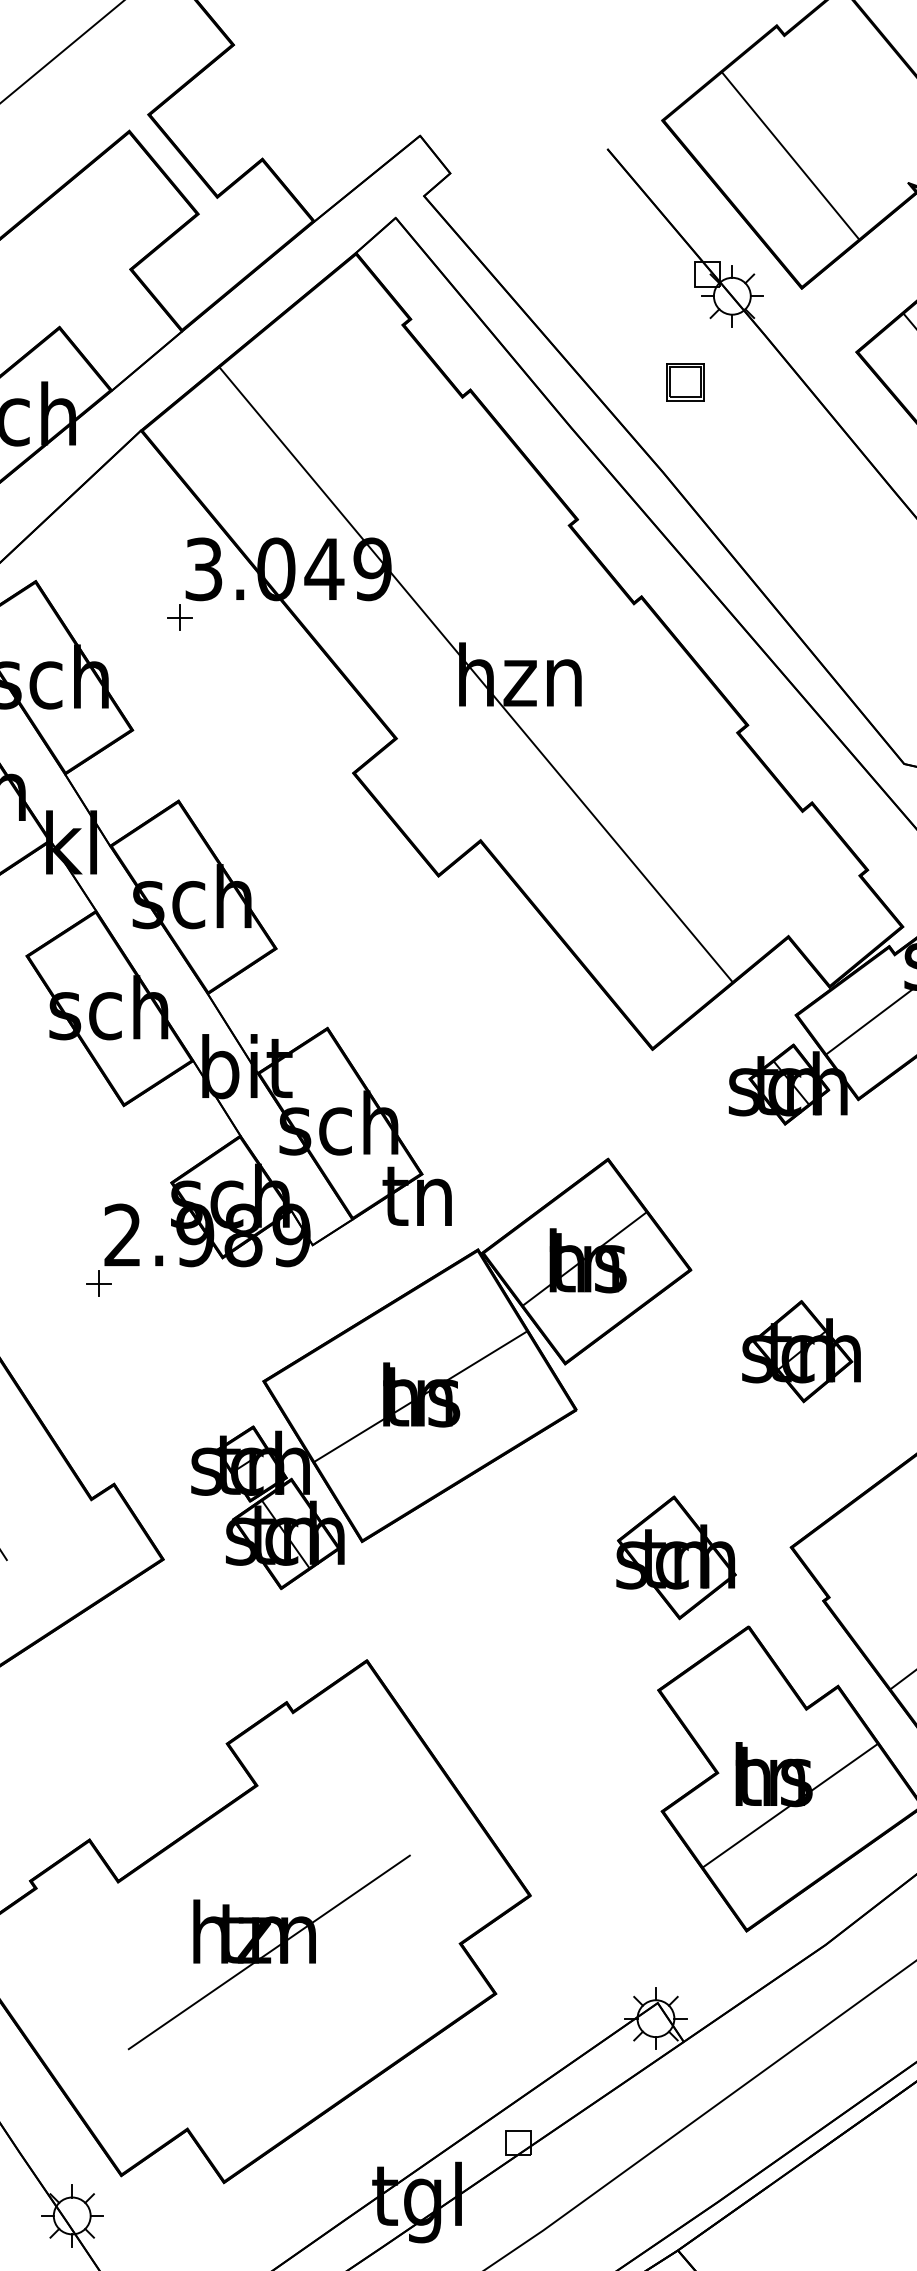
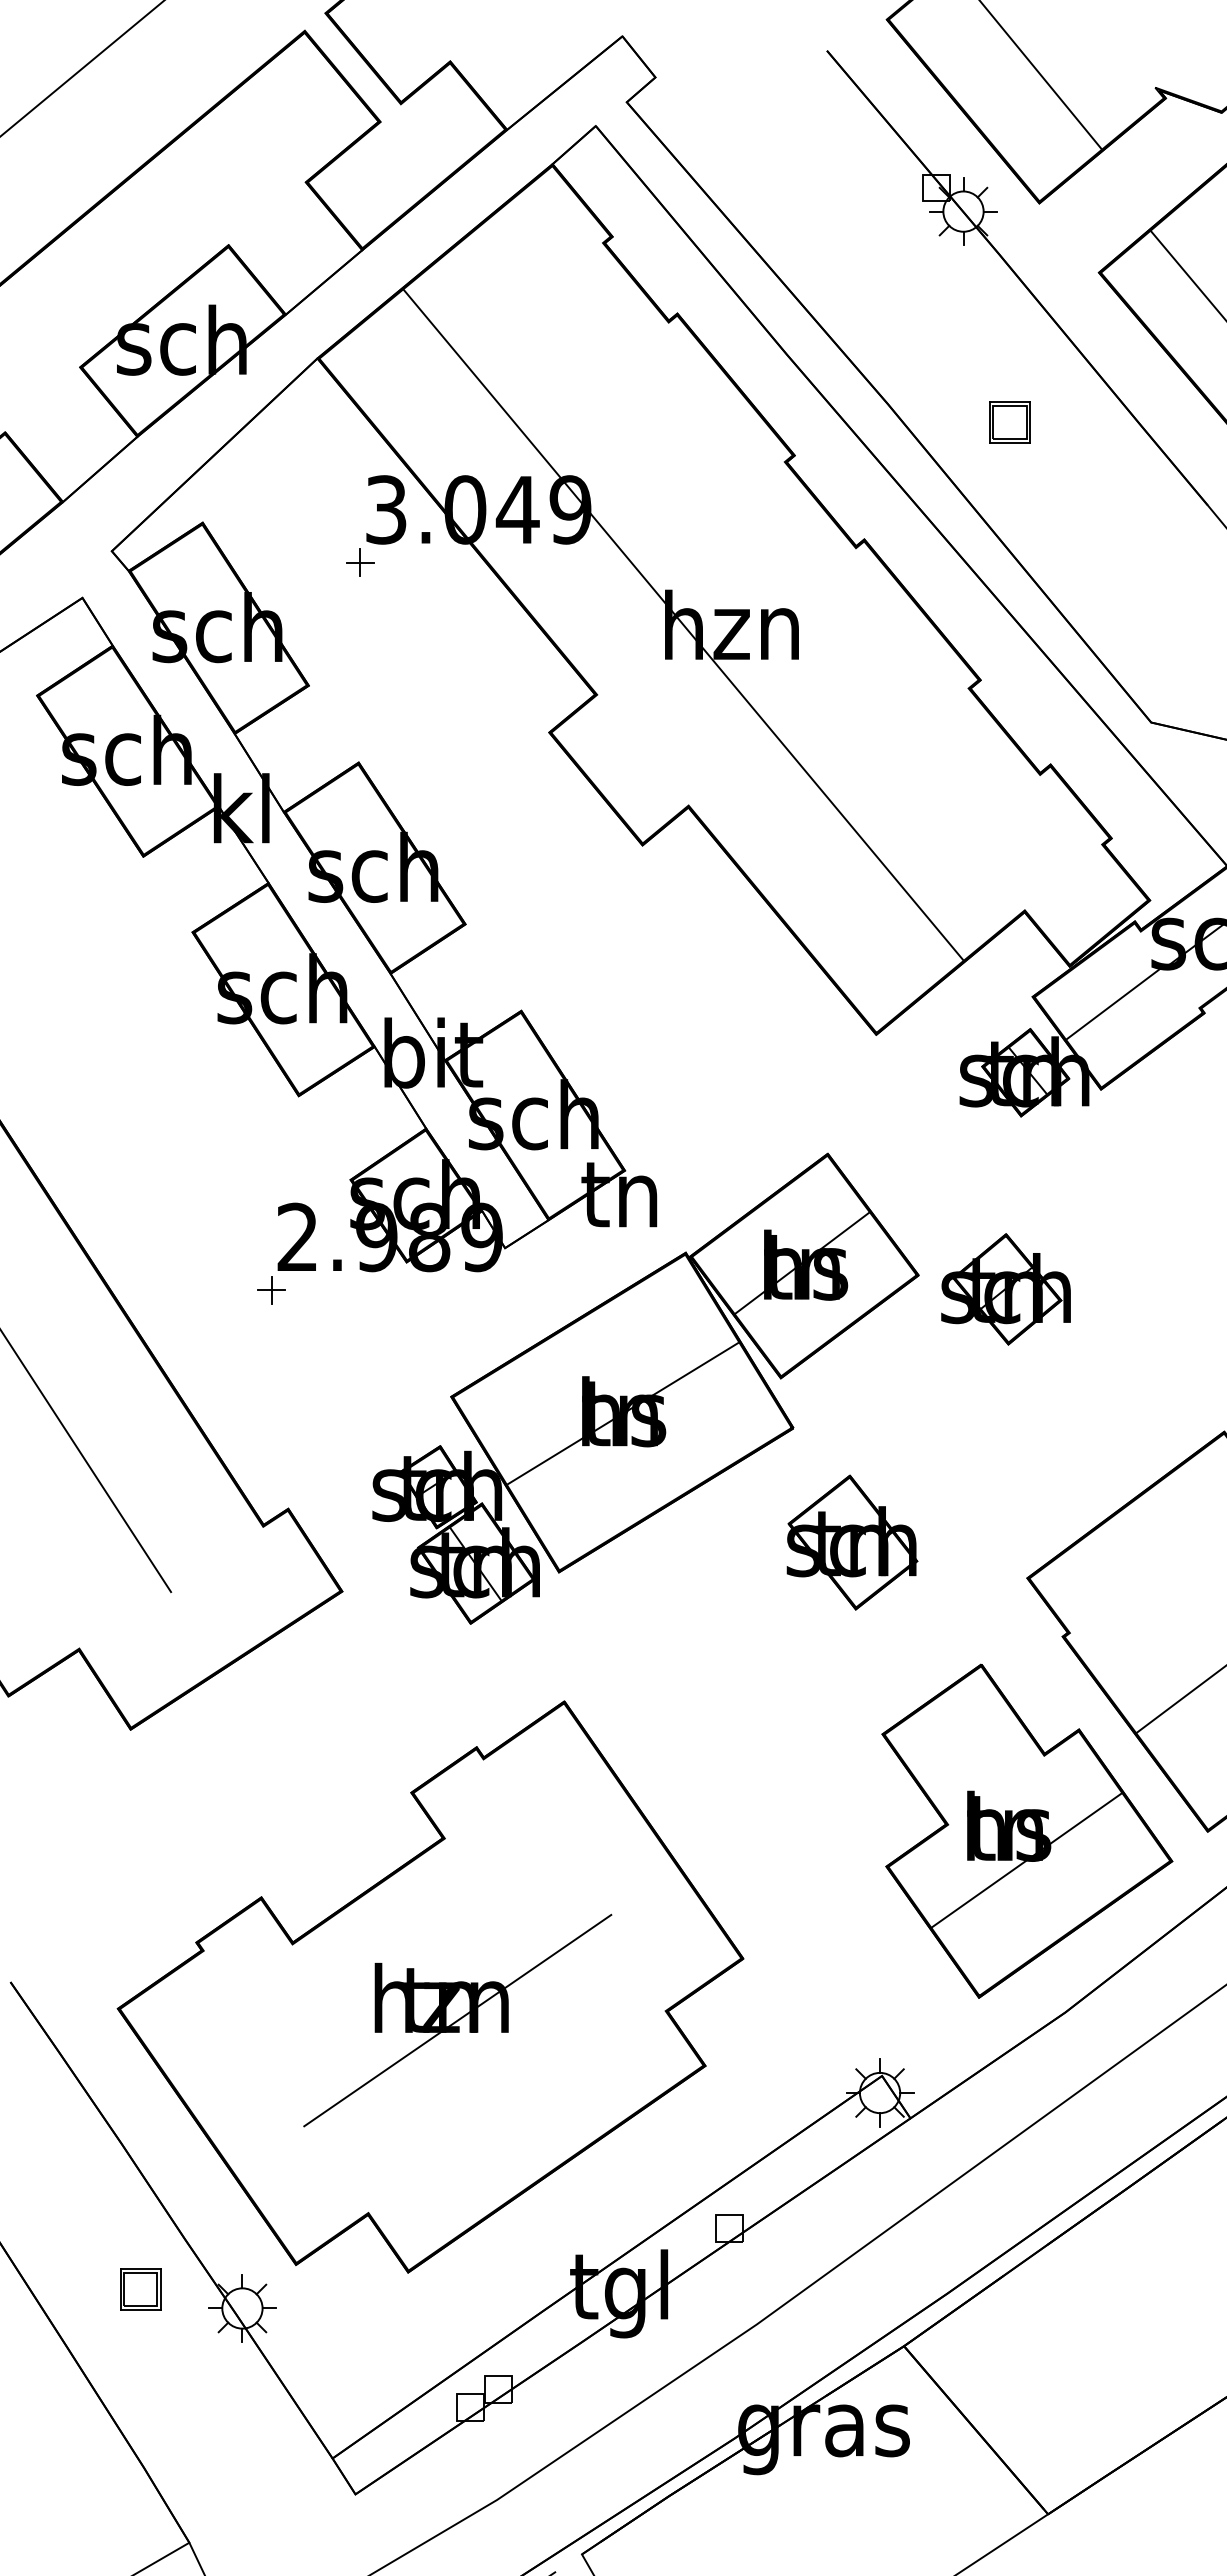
part: (684, 382) -> (1009, 422), moved
part: (801, 1351) -> (1005, 1289), moved
part: (676, 1557) -> (852, 1542), moved

